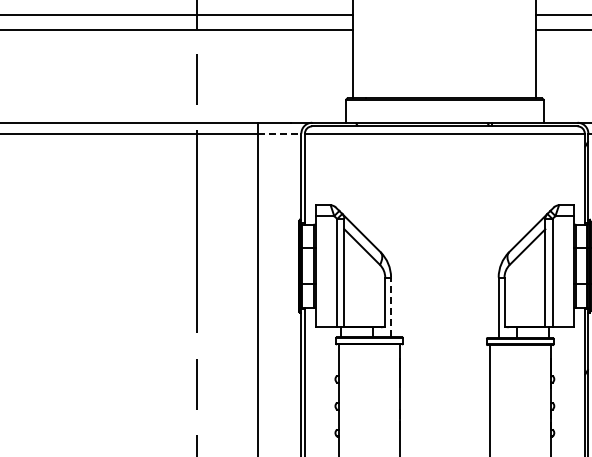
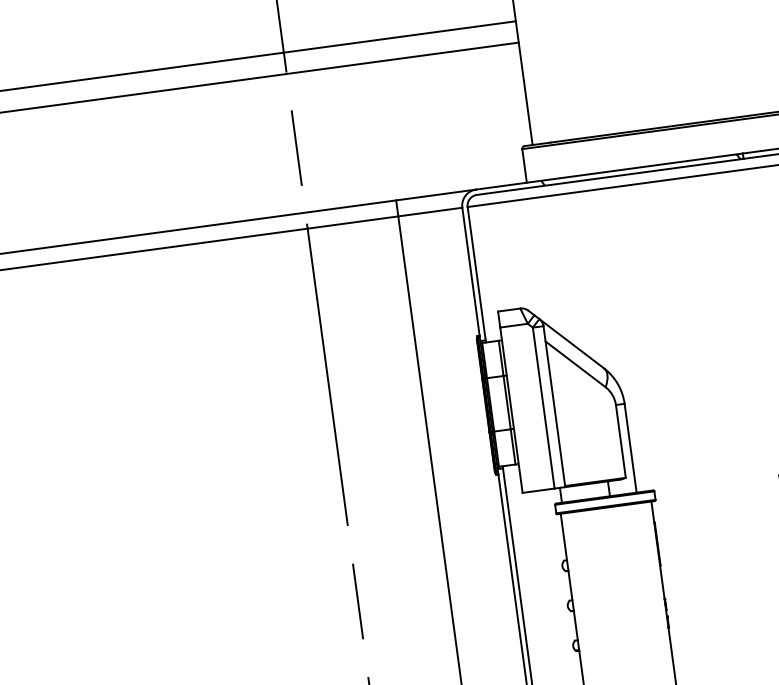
line: (279, 133) -> (429, 212), dashed -> solid
line: (391, 307) -> (631, 448), dashed -> solid

